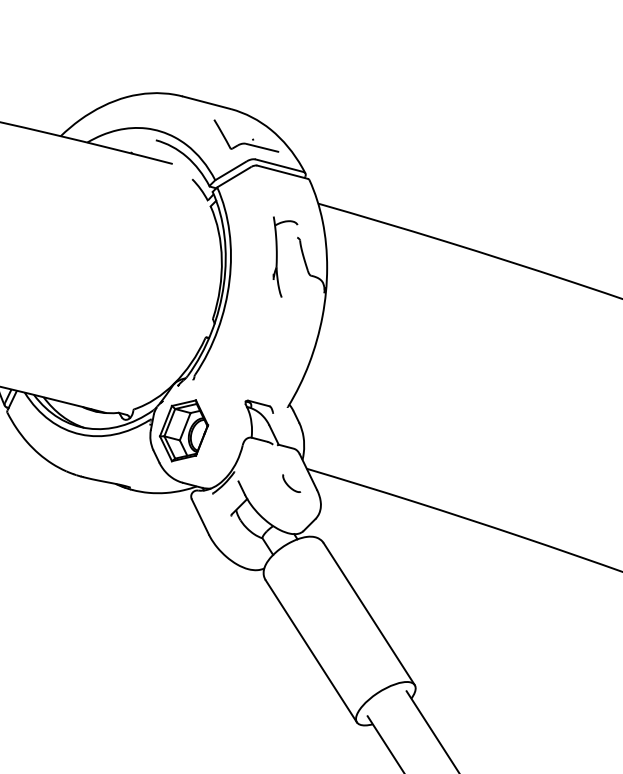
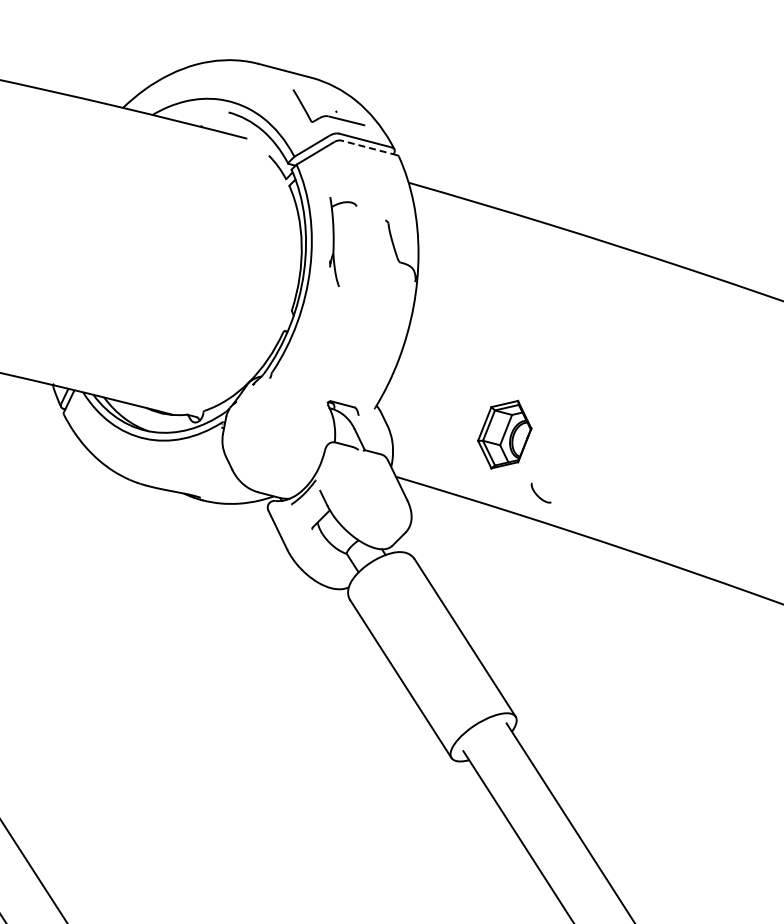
line: (282, 171) -> (369, 147), solid -> dashed
part: (277, 257) -> (334, 242), moved
part: (183, 430) -> (504, 434), moved
curve: (288, 484) -> (537, 494), moved

